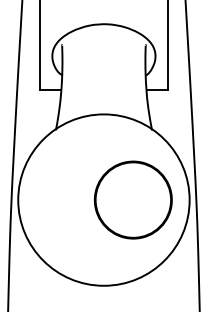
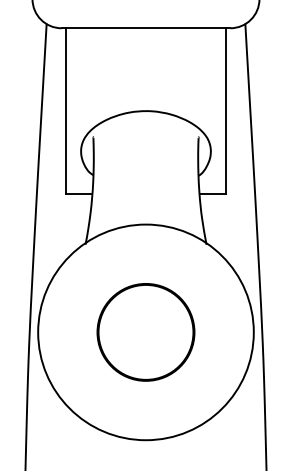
part: (132, 200) -> (145, 332), moved

